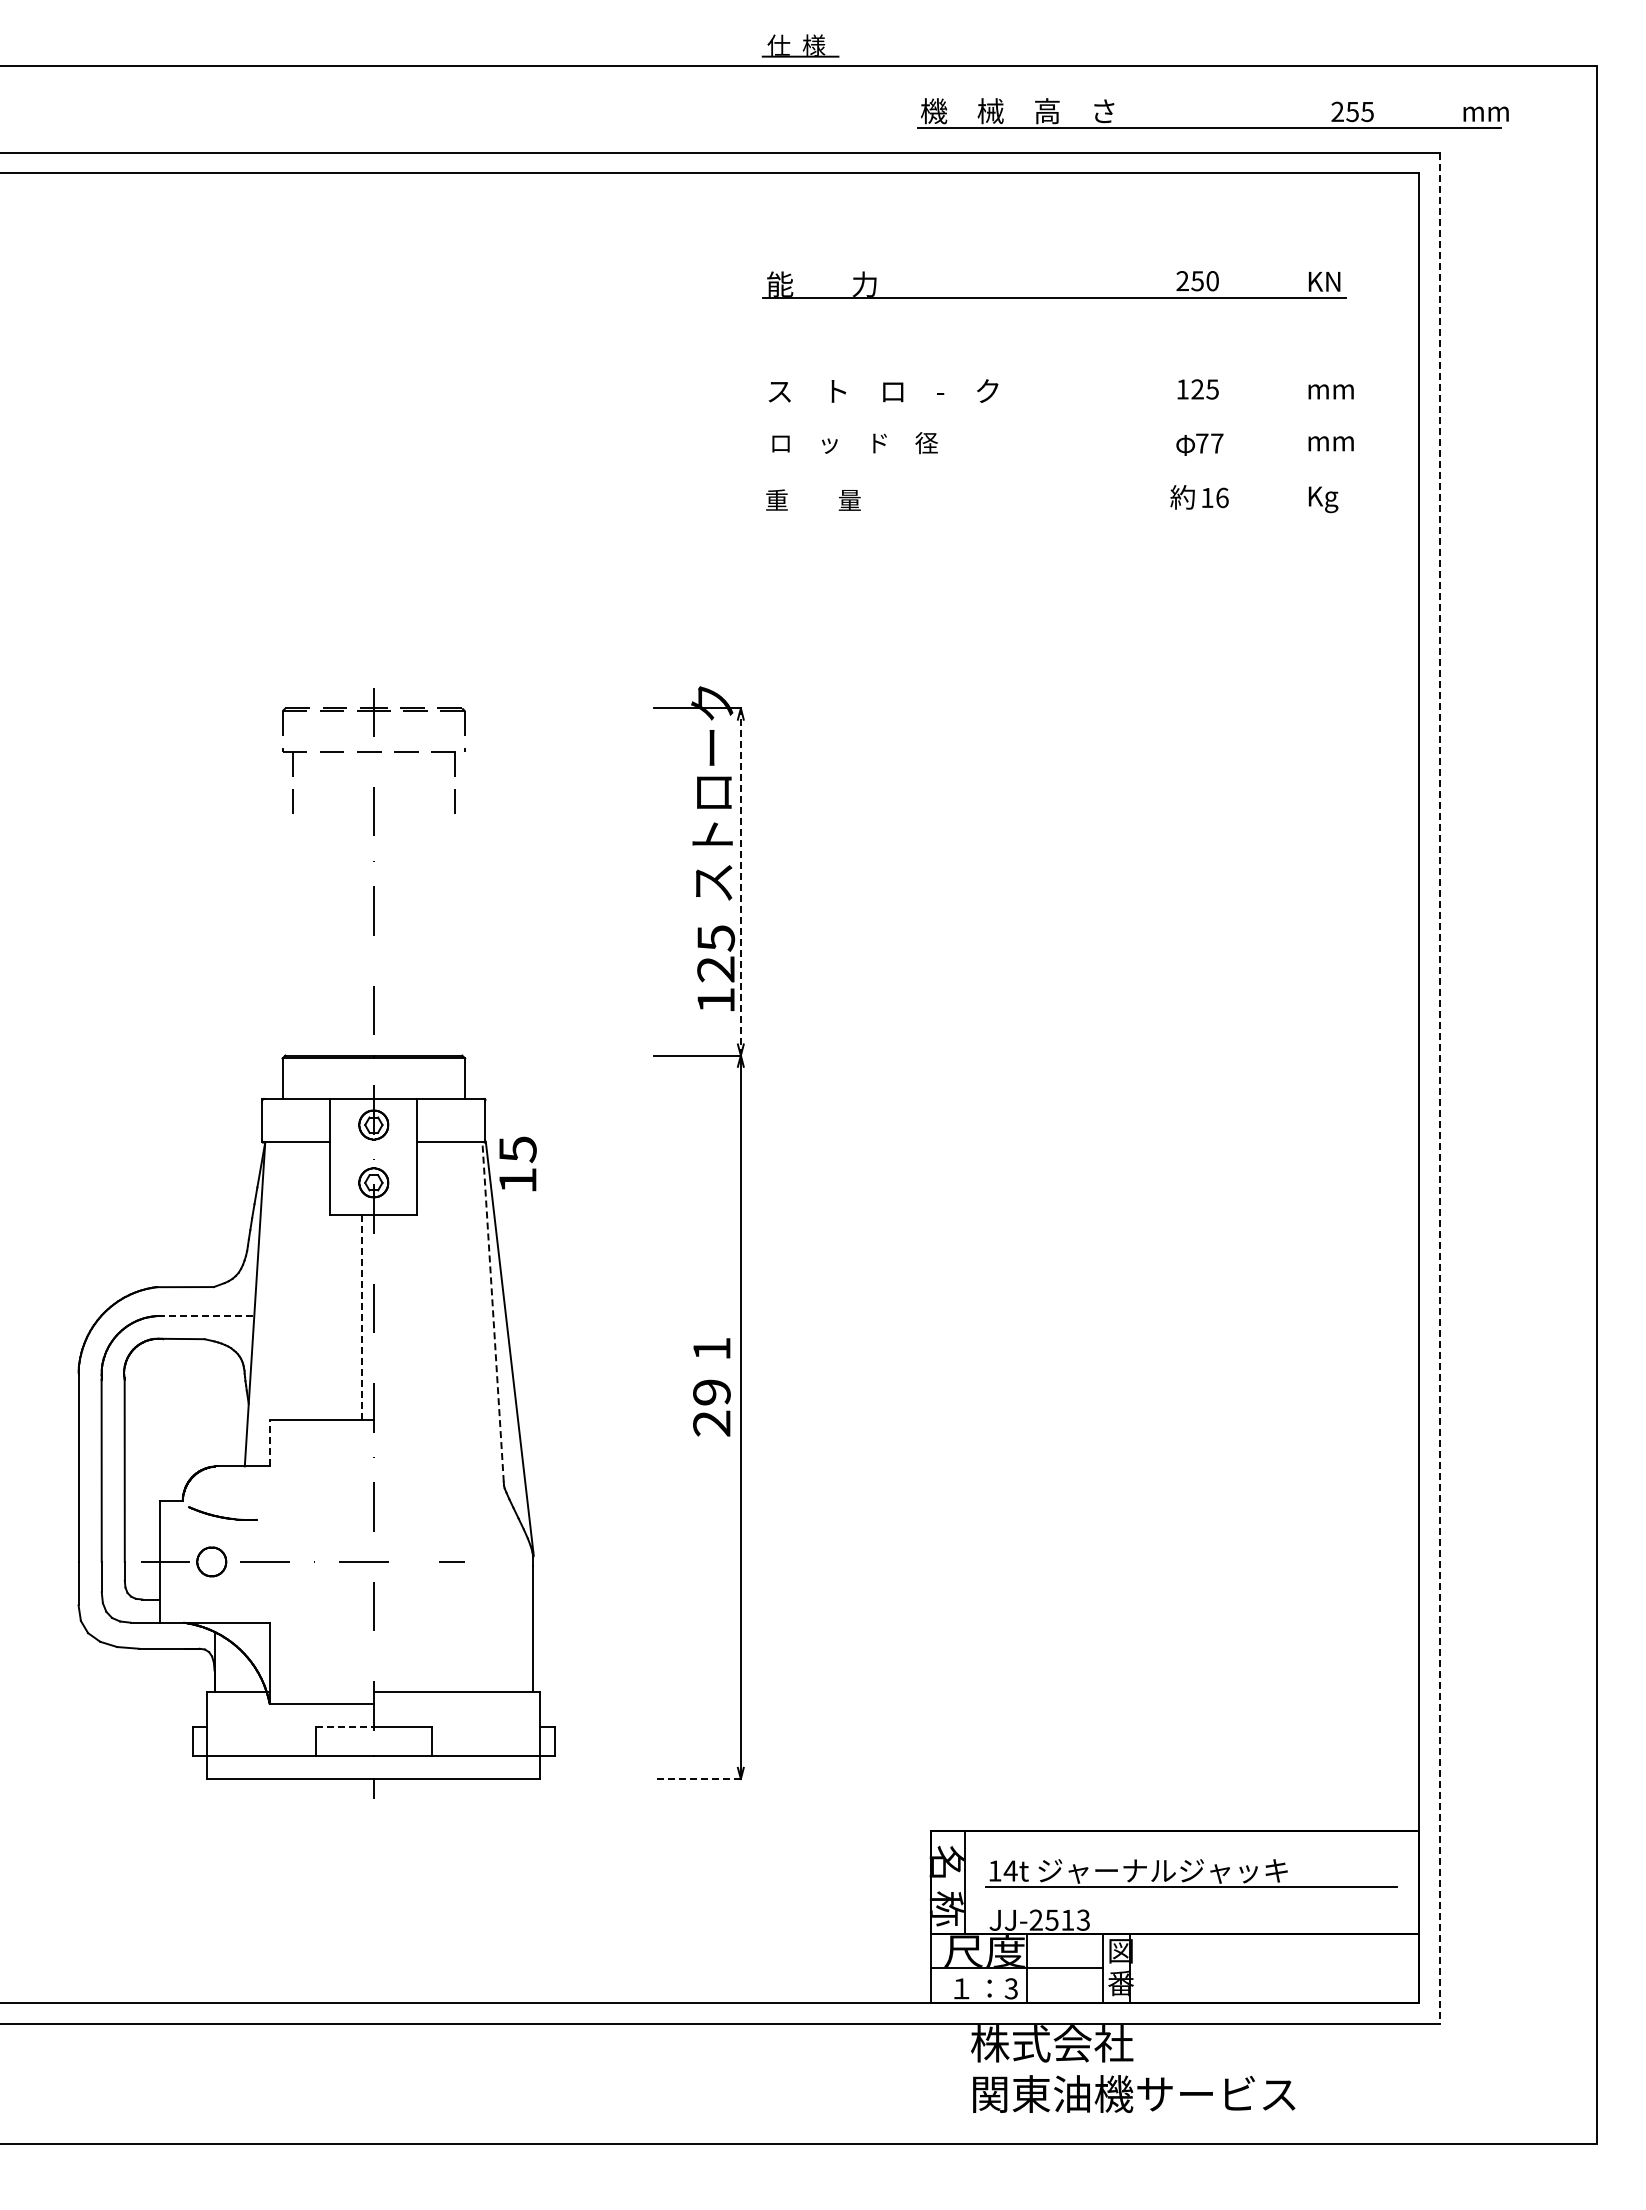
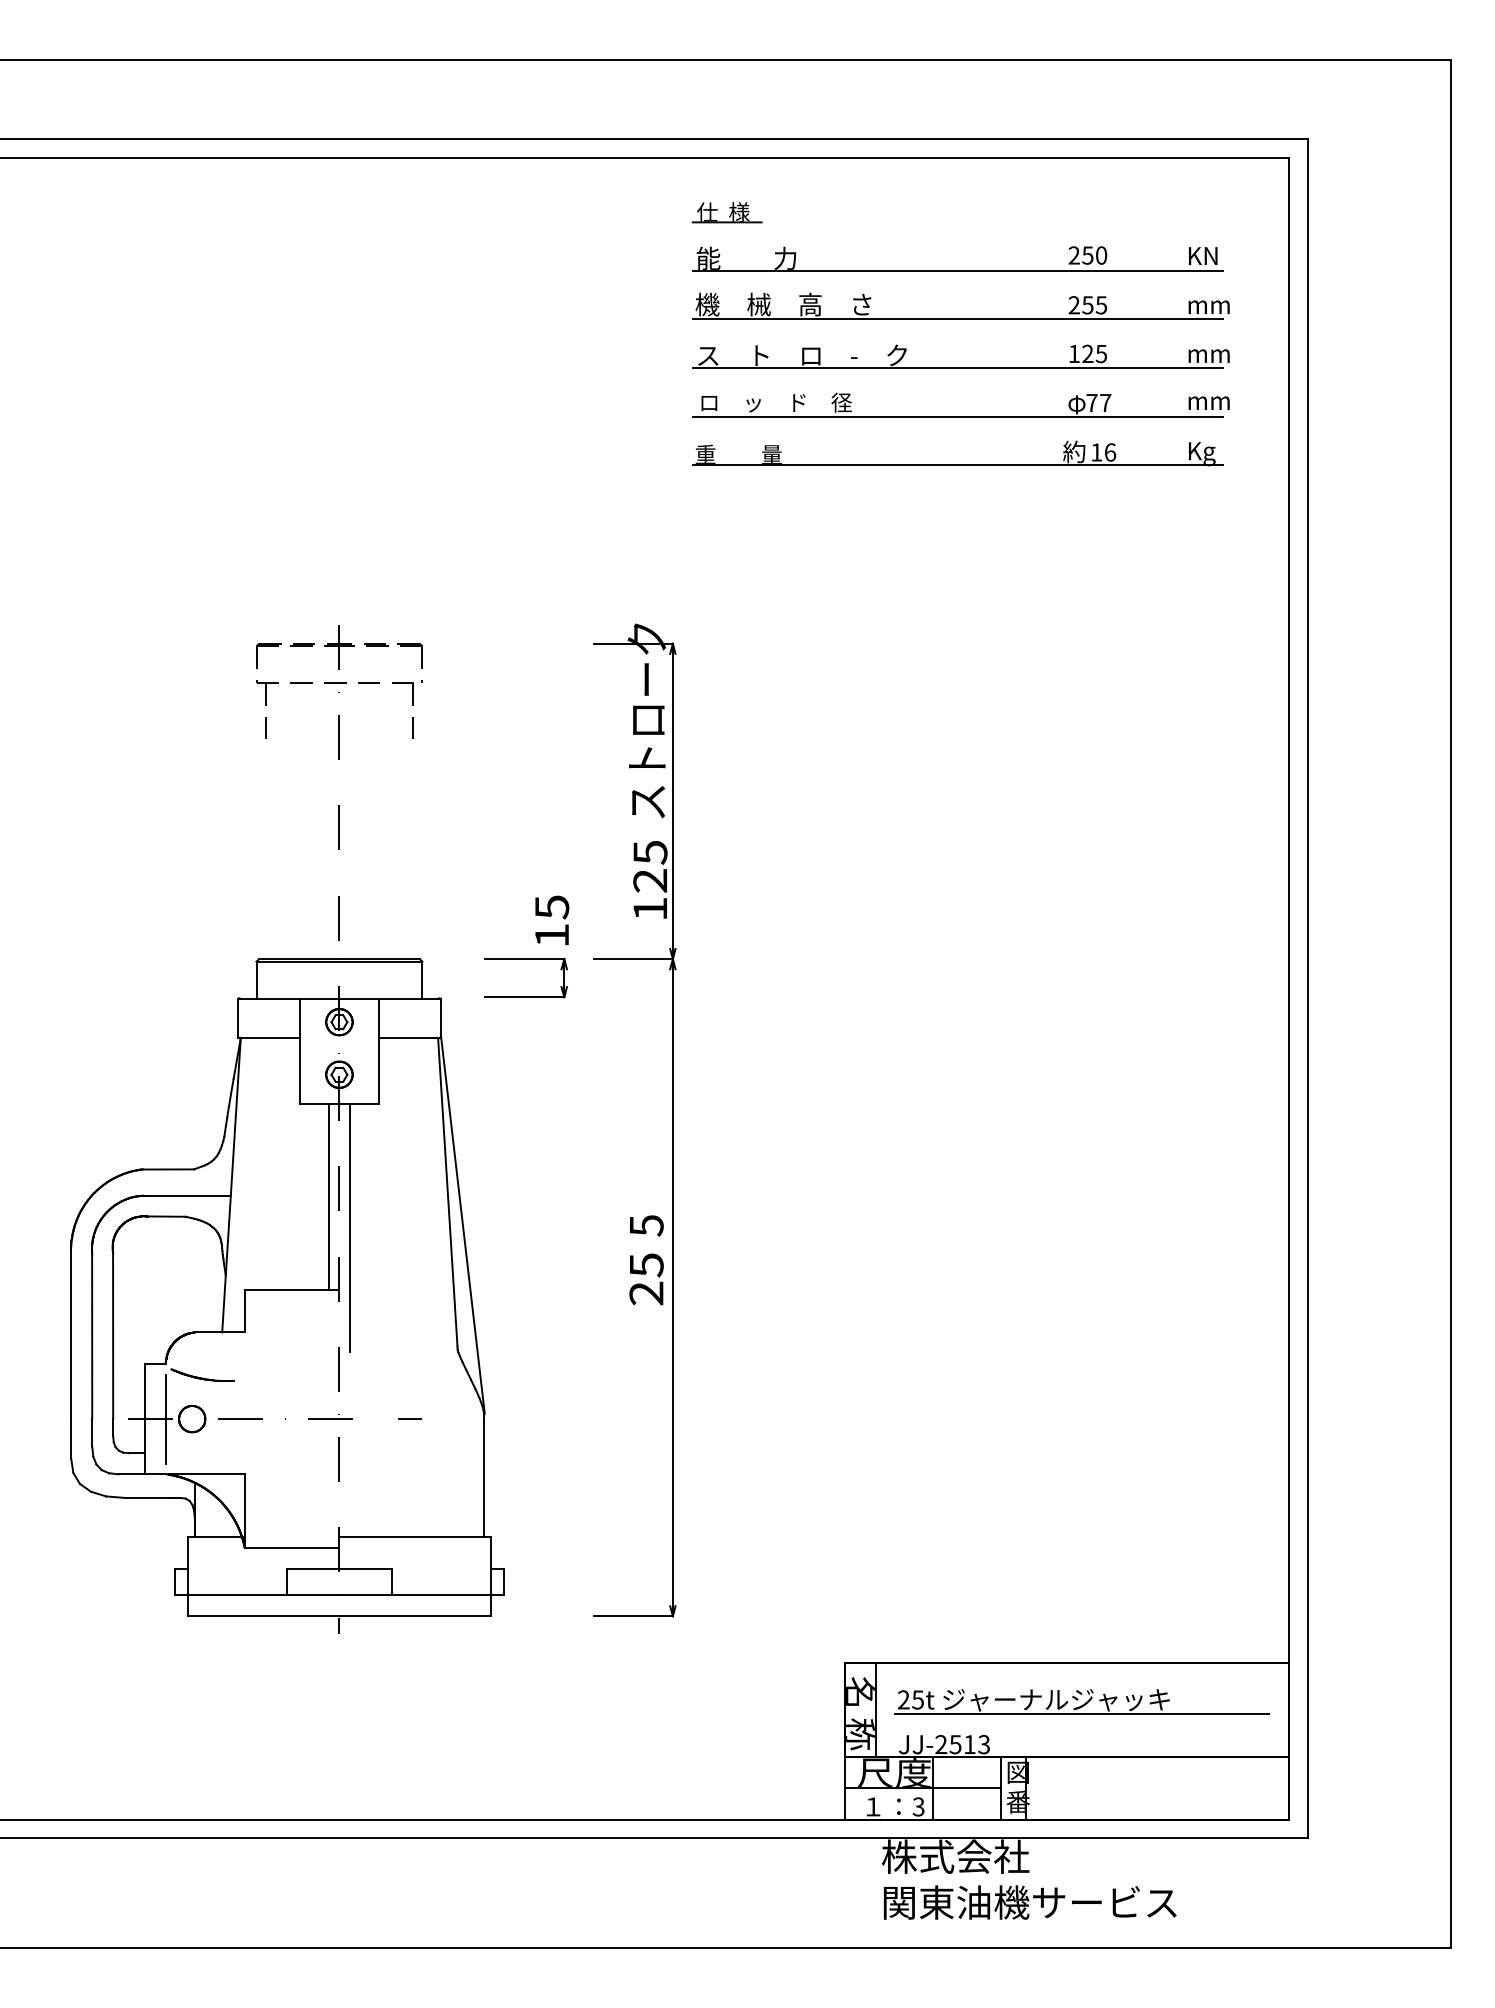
part: (800, 45) -> (727, 212), moved
part: (1212, 127) -> (960, 319), moved
line: (1054, 404) -> (957, 367), added
line: (1054, 458) -> (957, 416), added
line: (1054, 511) -> (957, 464), added
line: (740, 882) -> (672, 801), dashed -> solid
part: (579, 1056) -> (526, 959), added
line: (1439, 1088) -> (1307, 989), dashed -> solid
text: (517, 1163) -> (551, 919), moved
line: (493, 1311) -> (448, 1191), dashed -> solid
line: (206, 1316) -> (187, 1196), dashed -> solid
line: (362, 1317) -> (329, 1197), dashed -> solid
text: (711, 1349) -> (646, 1226), 1 -> 5
line: (385, 1350) -> (350, 1227), added
text: (711, 1392) -> (646, 1265), 29 -> 25
line: (269, 1442) -> (244, 1310), dashed -> solid
line: (182, 1561) -> (165, 1418), added
line: (344, 1726) -> (312, 1568), dashed -> solid
line: (696, 1778) -> (632, 1615), dashed -> solid
text: (1002, 1870) -> (910, 1699), 14t -> 25t

